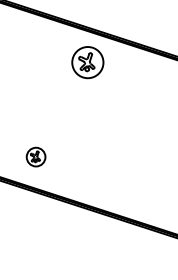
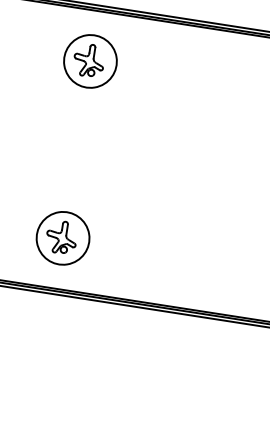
part: (87, 62) -> (89, 61), moved
part: (35, 156) -> (61, 237), size x1.67

